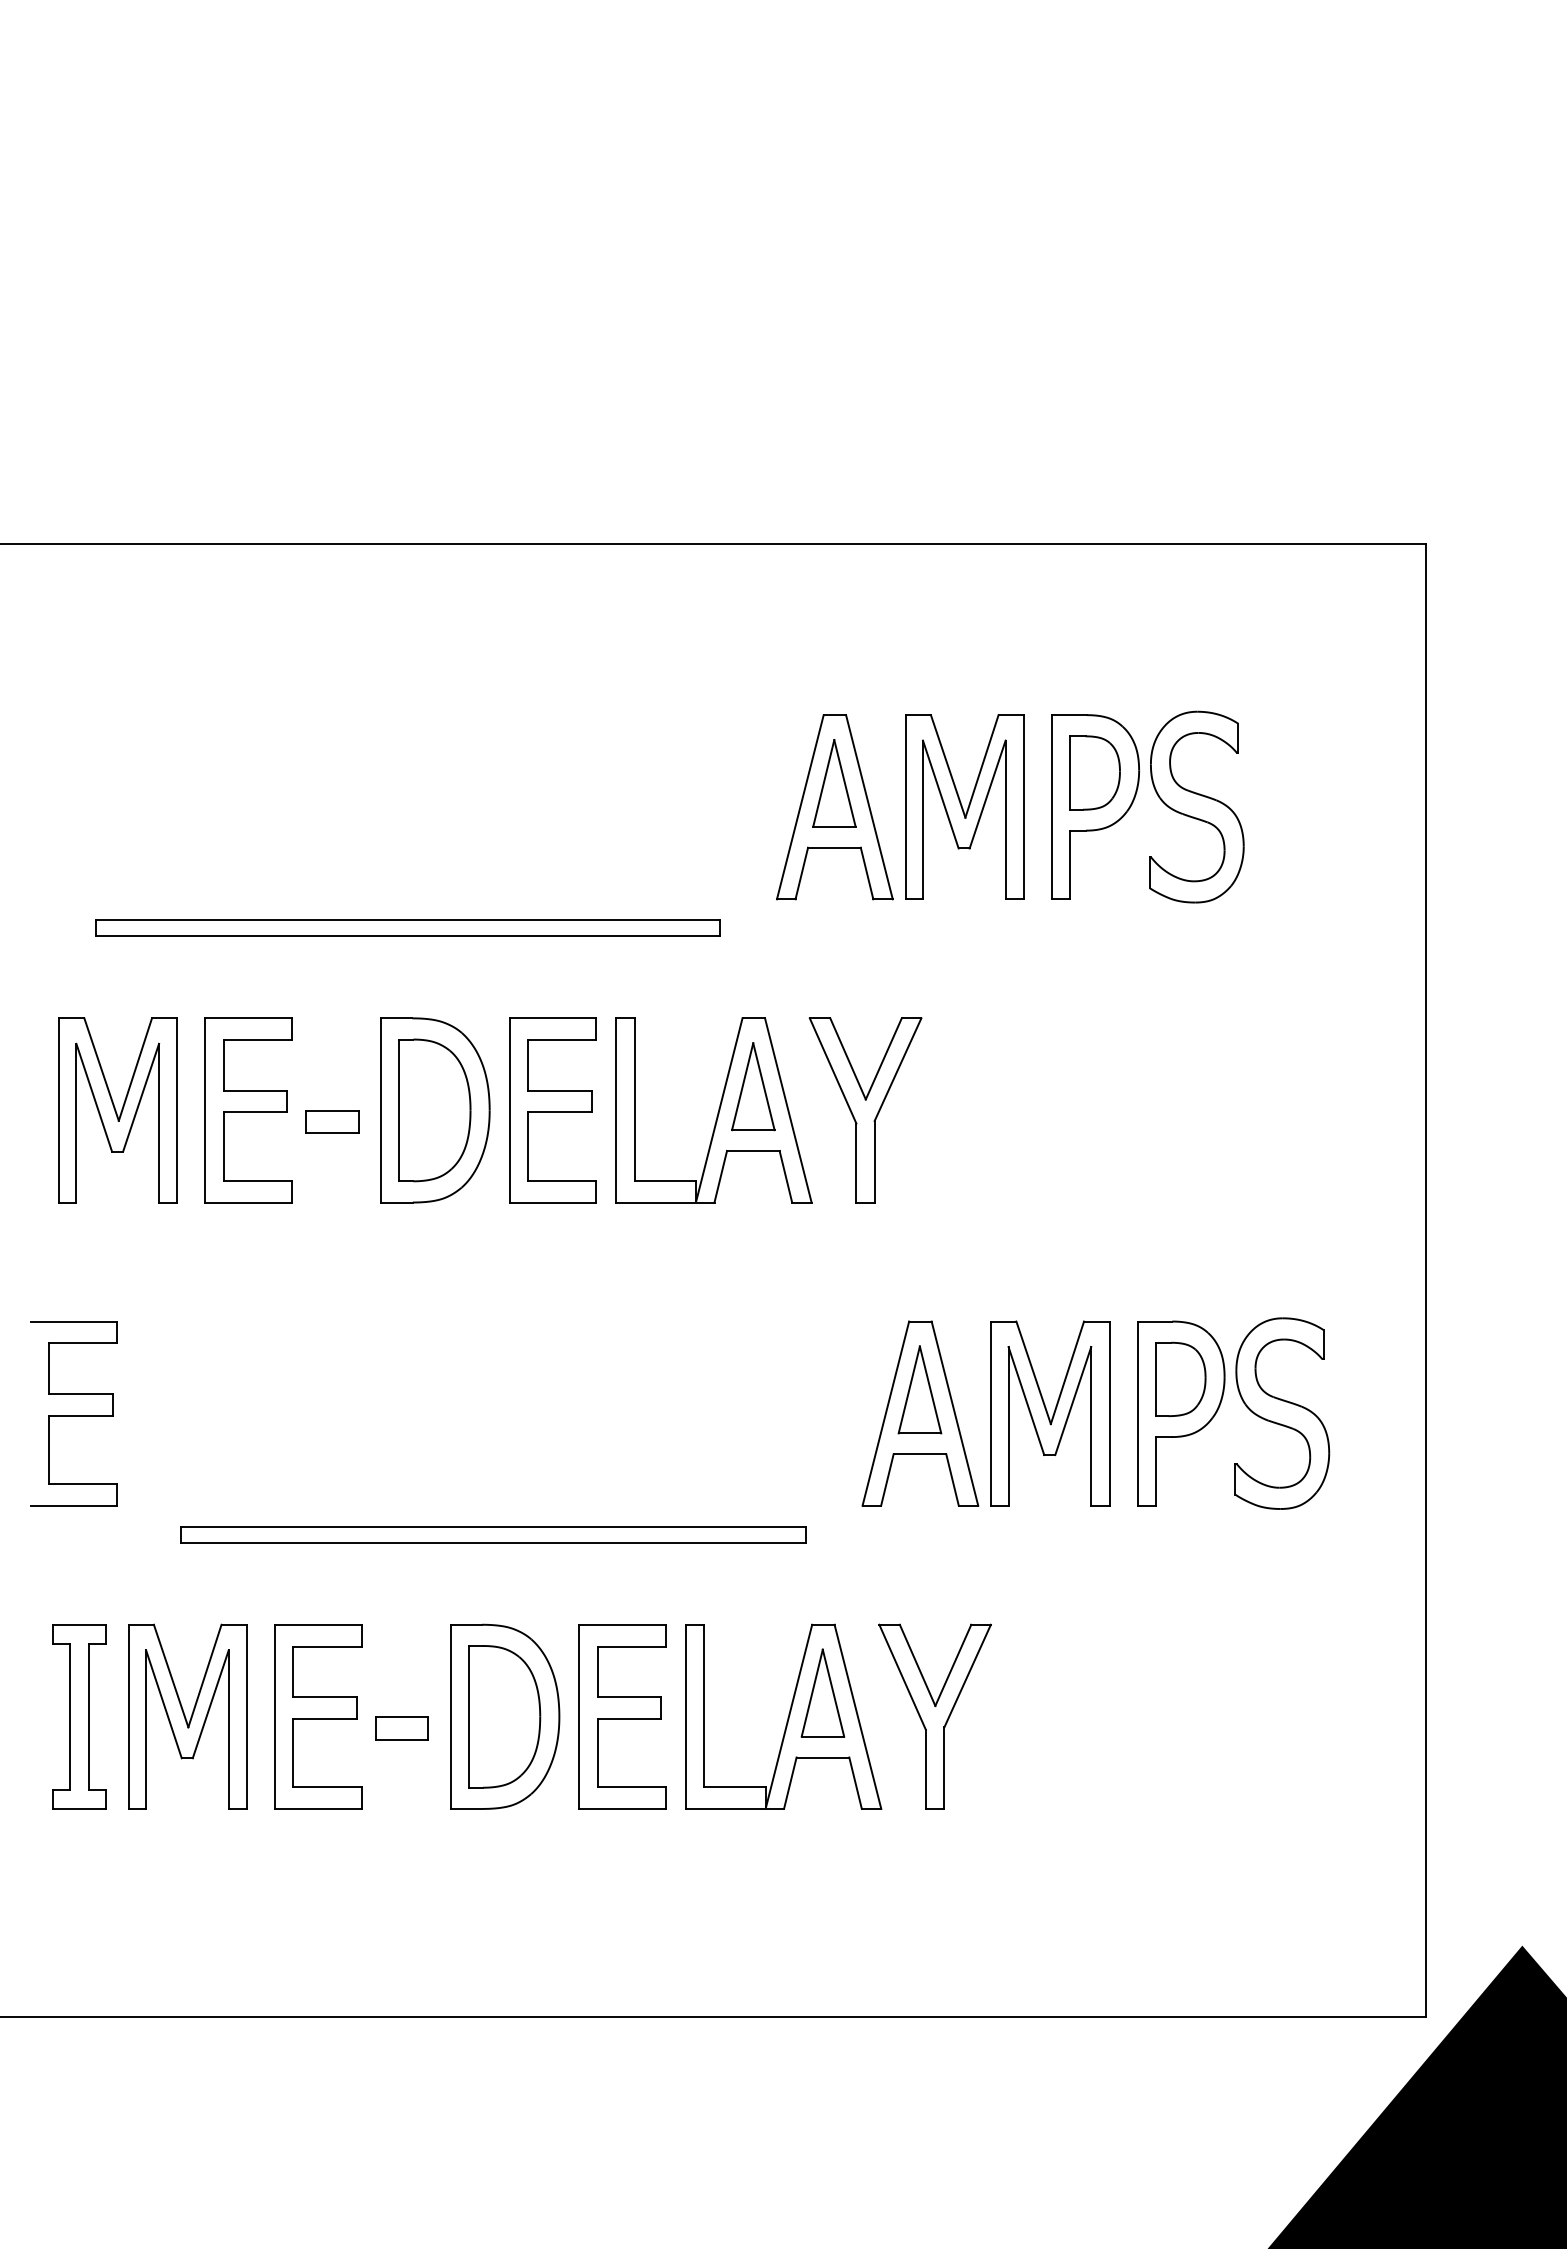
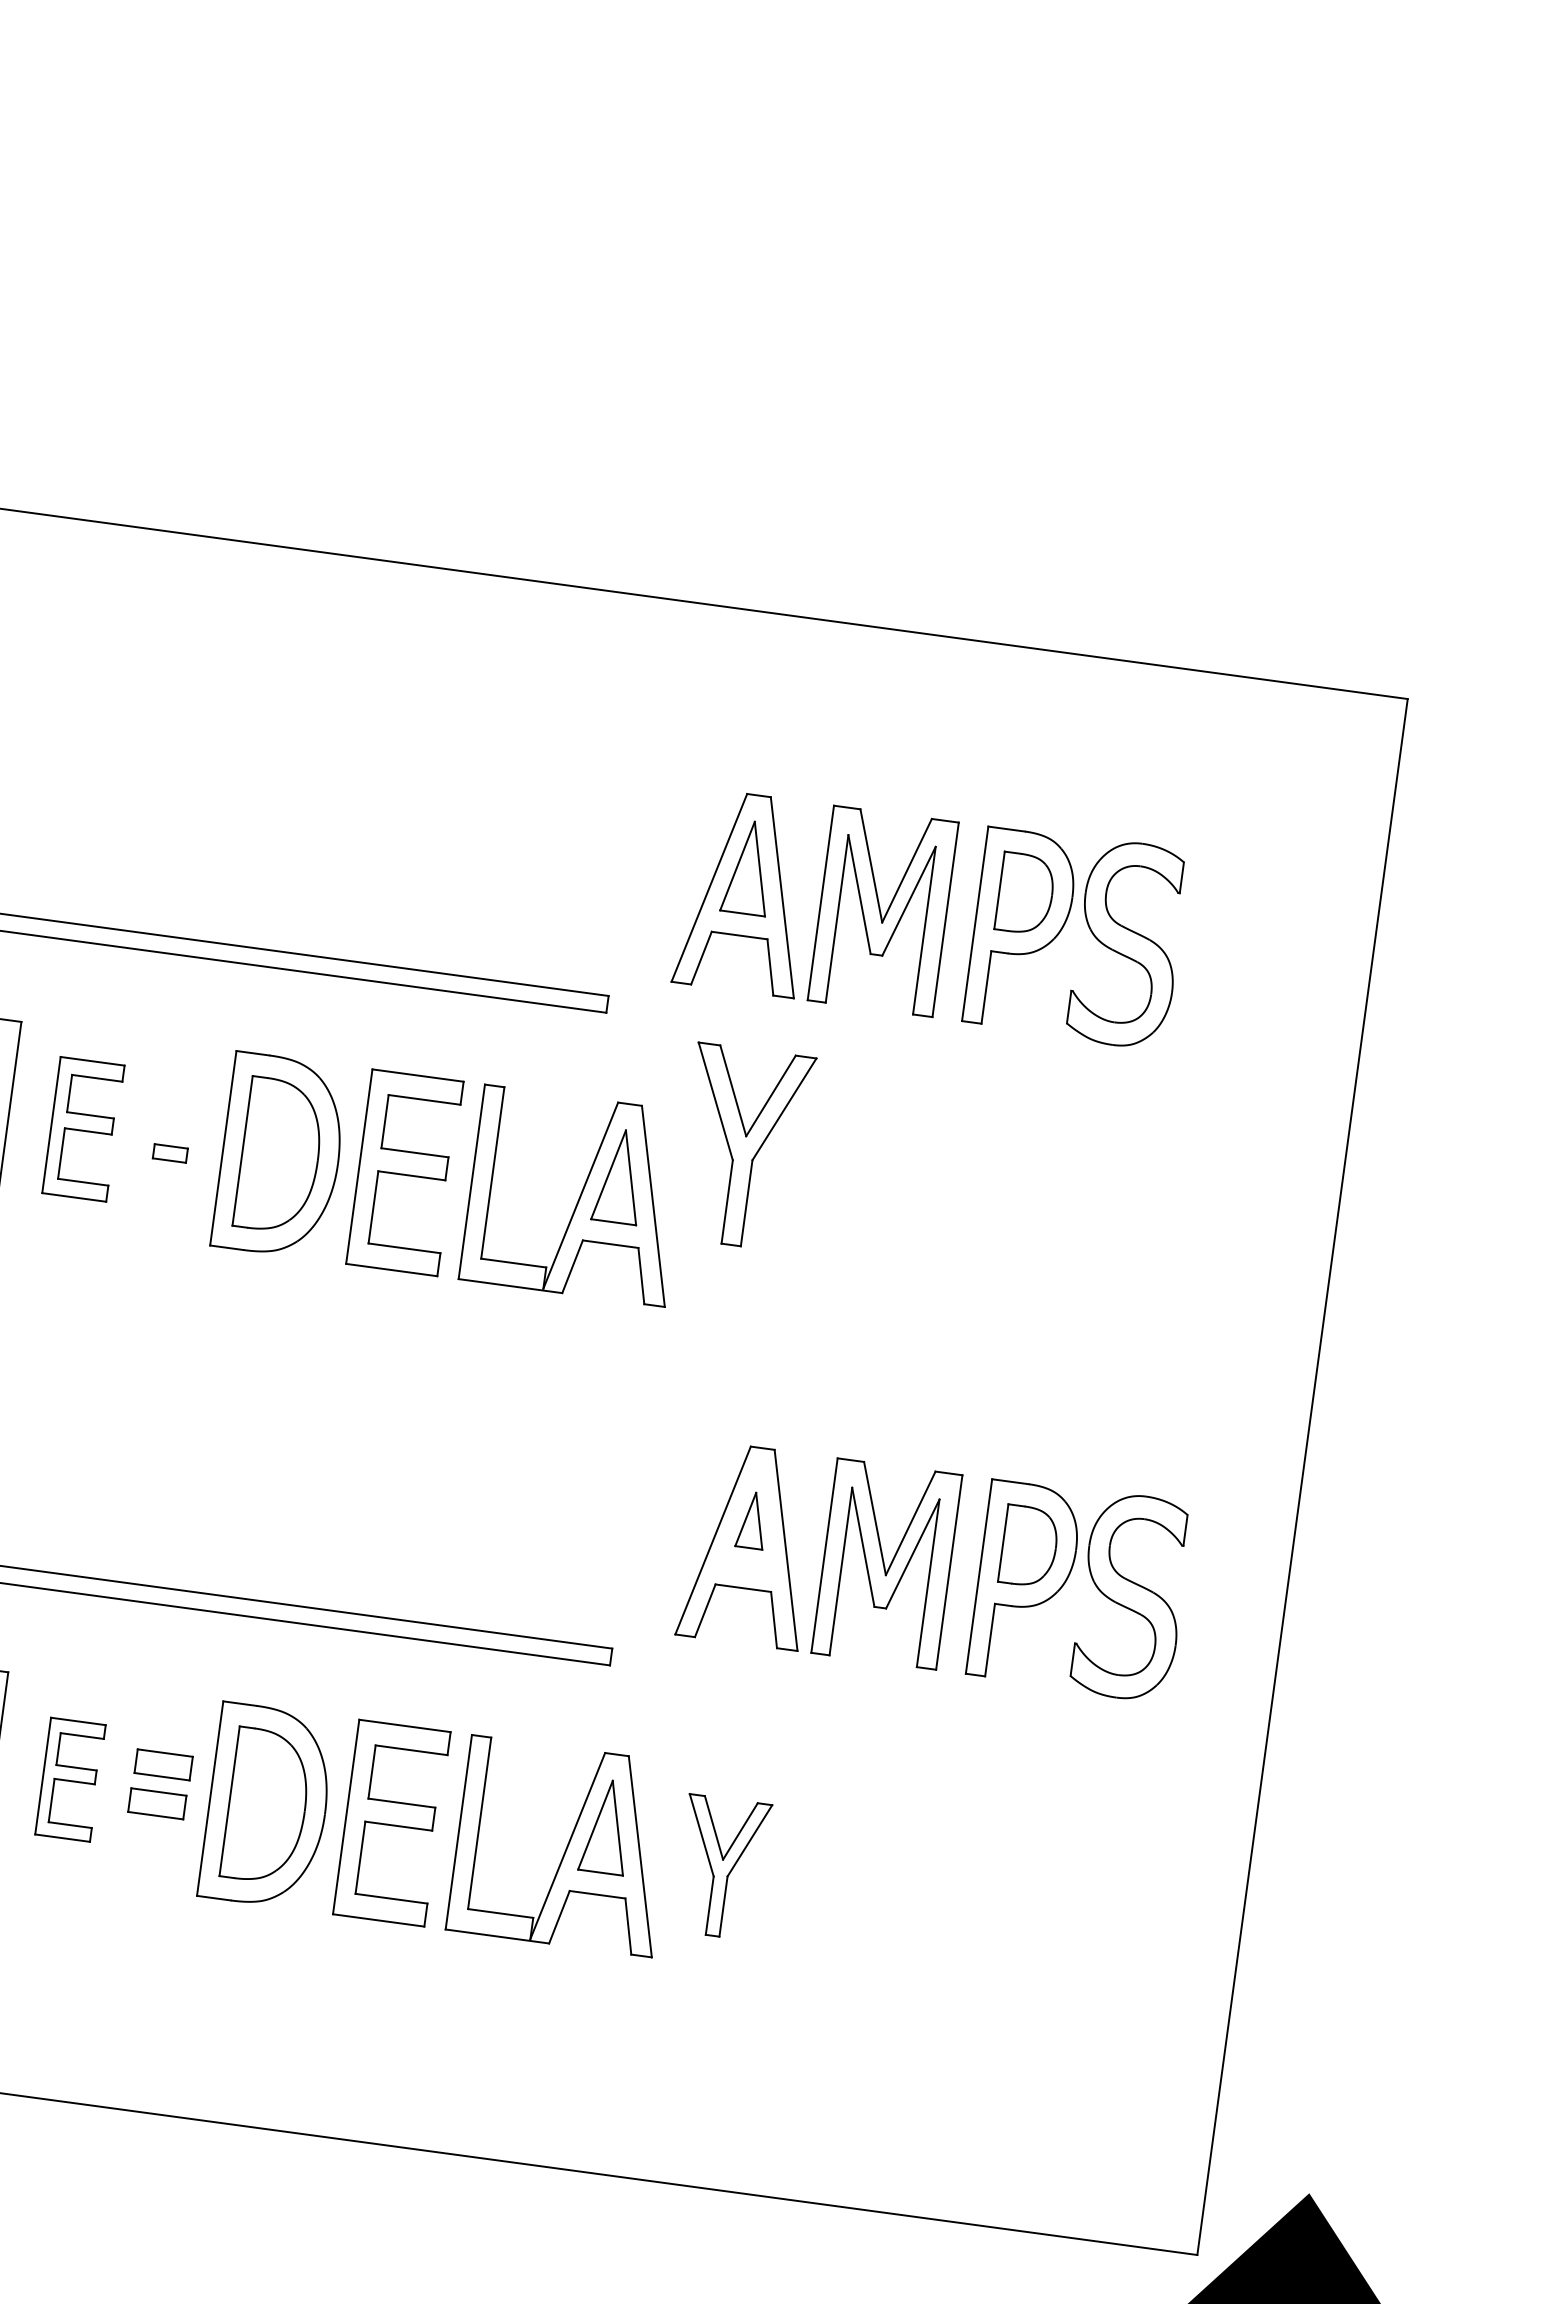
part: (248, 1110) -> (83, 1129), size x0.7
part: (865, 1110) -> (744, 1147), moved
part: (332, 1121) -> (170, 1153), size x0.6
part: (919, 1389) -> (752, 1519), size x0.6
part: (402, 1691) -> (162, 1764), added
part: (318, 1716) -> (70, 1779), size x0.6
part: (934, 1716) -> (721, 1867), size x0.7

